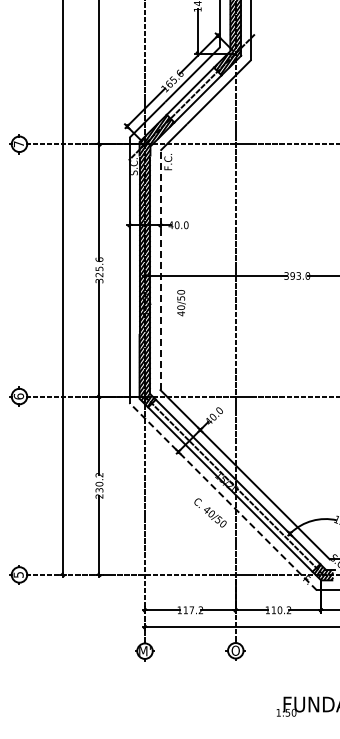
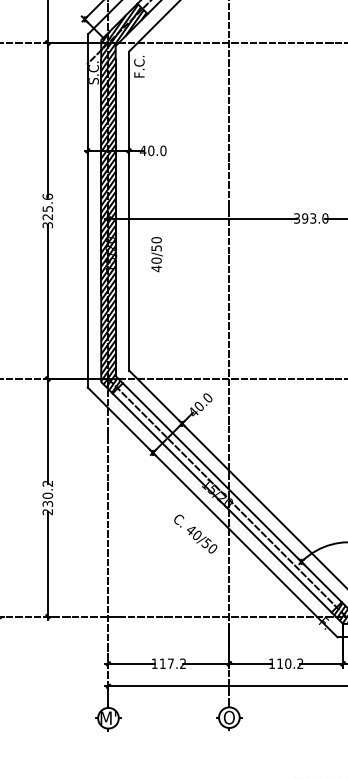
line: (160, 270) -> (129, 211), dashed -> solid
line: (223, 496) -> (213, 512), dashed -> solid

